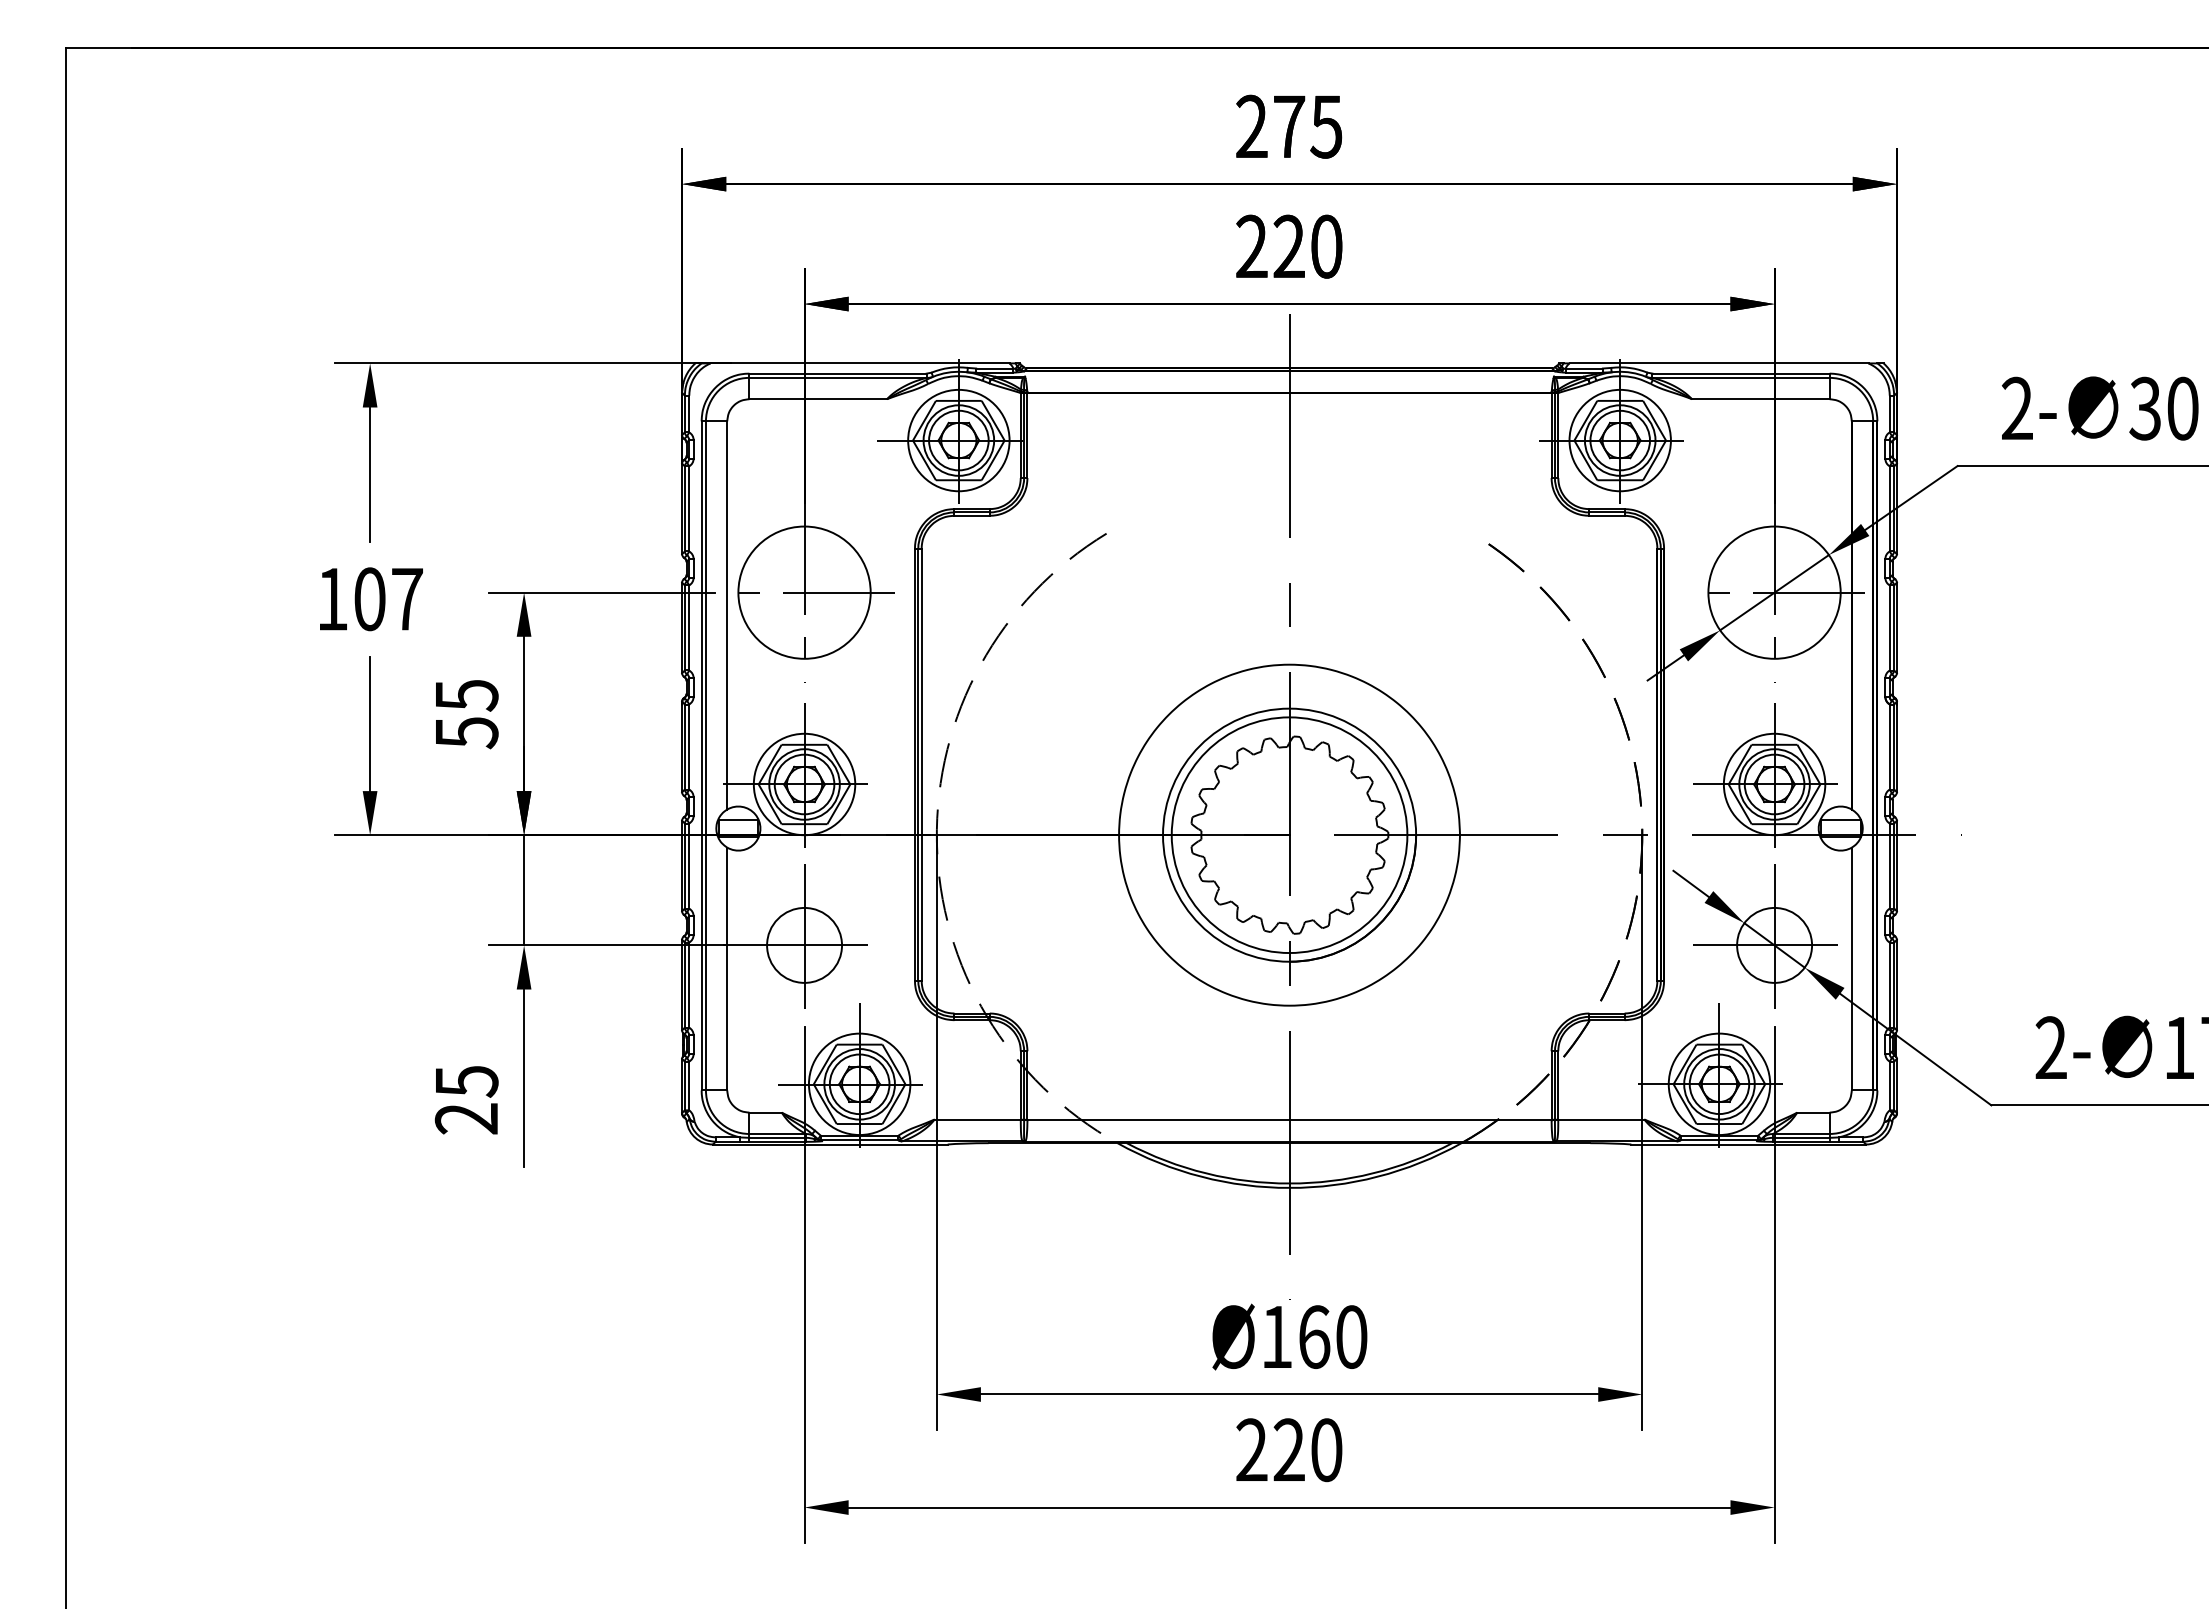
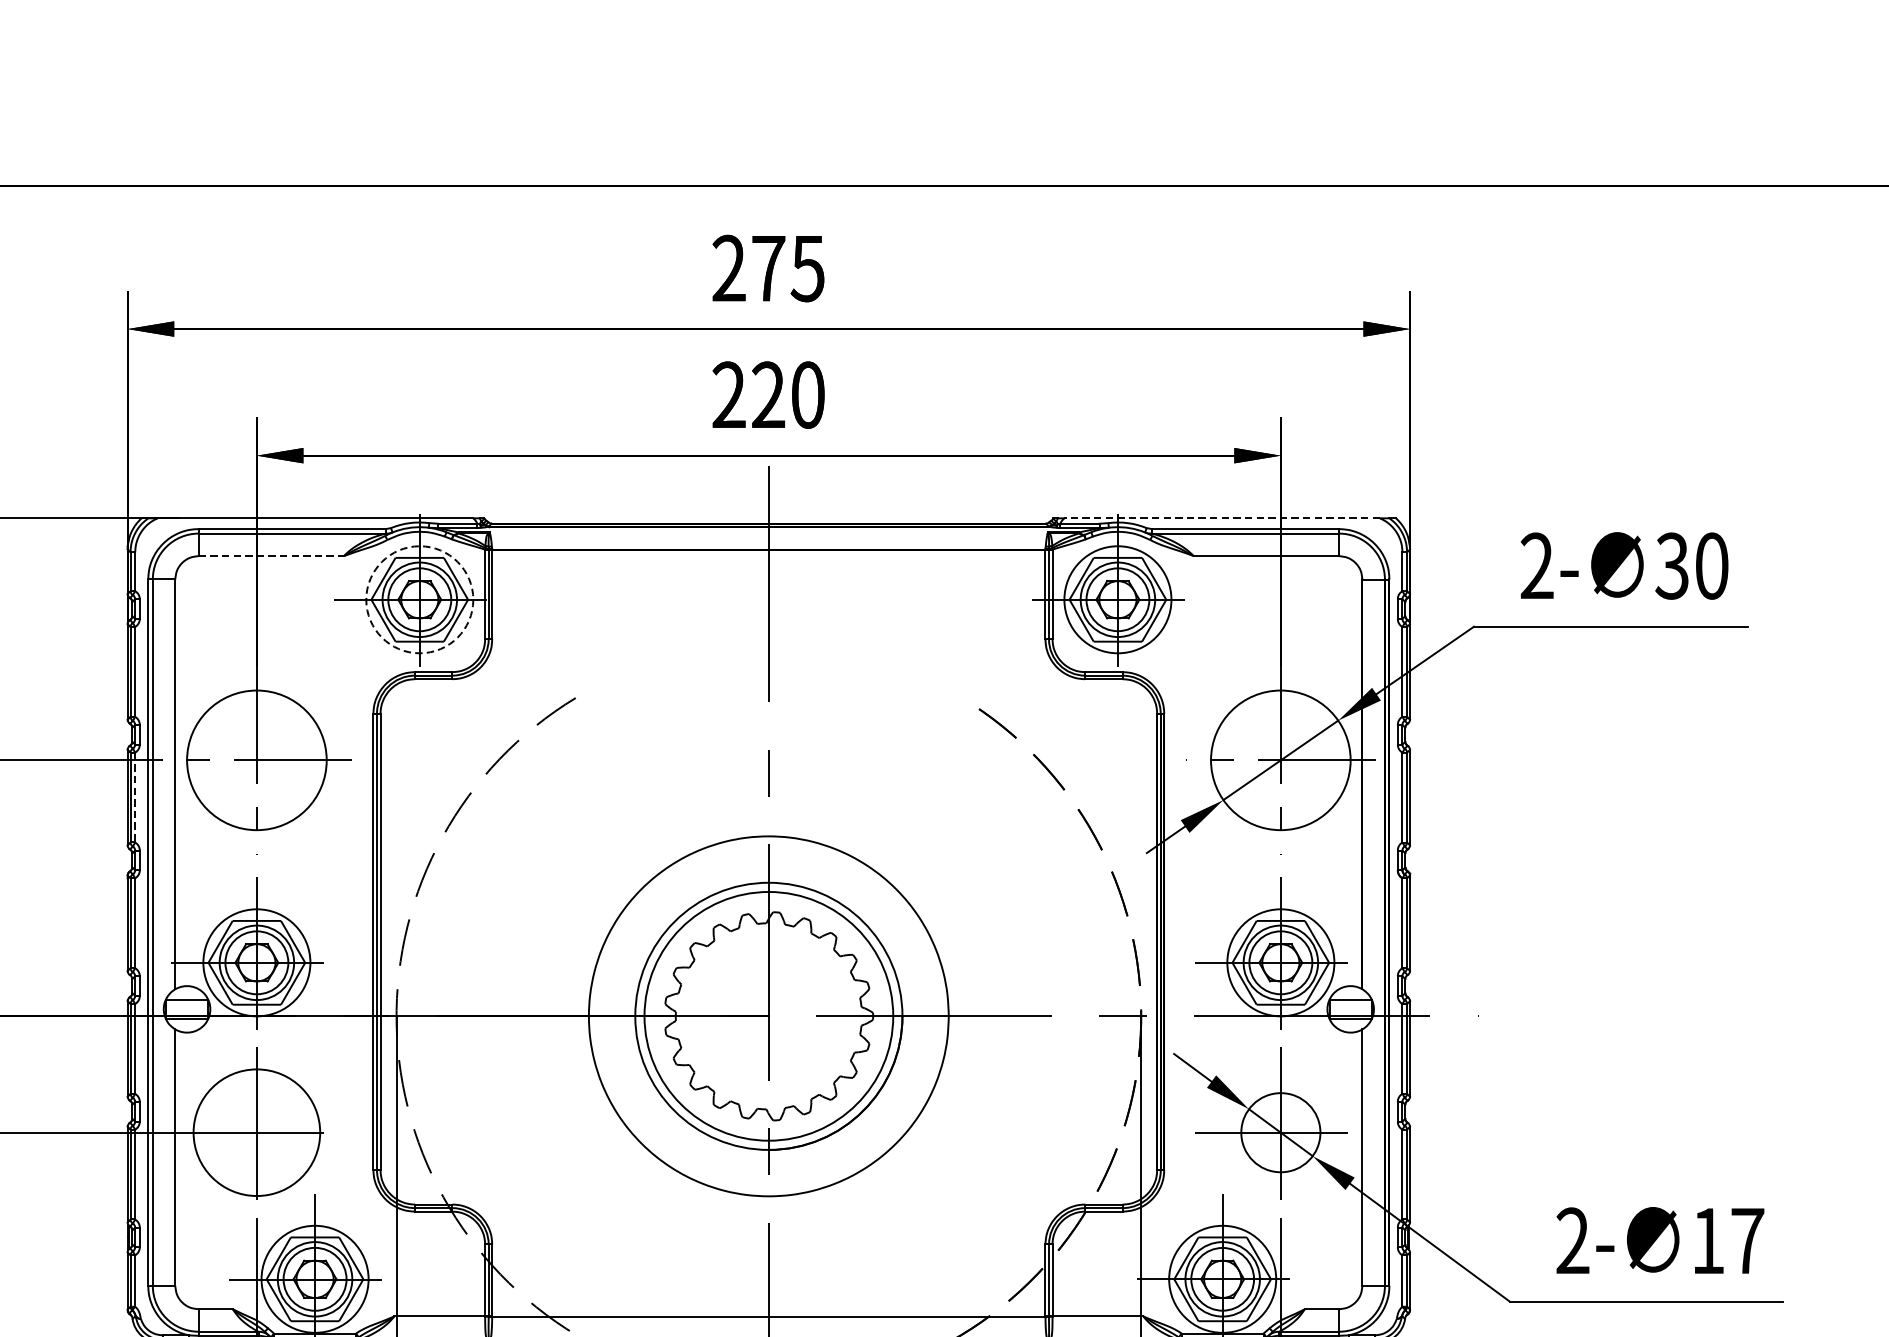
line: (1718, 363) -> (1221, 518), solid -> dashed
line: (818, 399) -> (271, 556), solid -> dashed
circle: (958, 440) -> (419, 599), solid -> dashed
line: (689, 627) -> (135, 797), solid -> dashed
circle: (804, 944) -> (256, 1131), size x1.6

